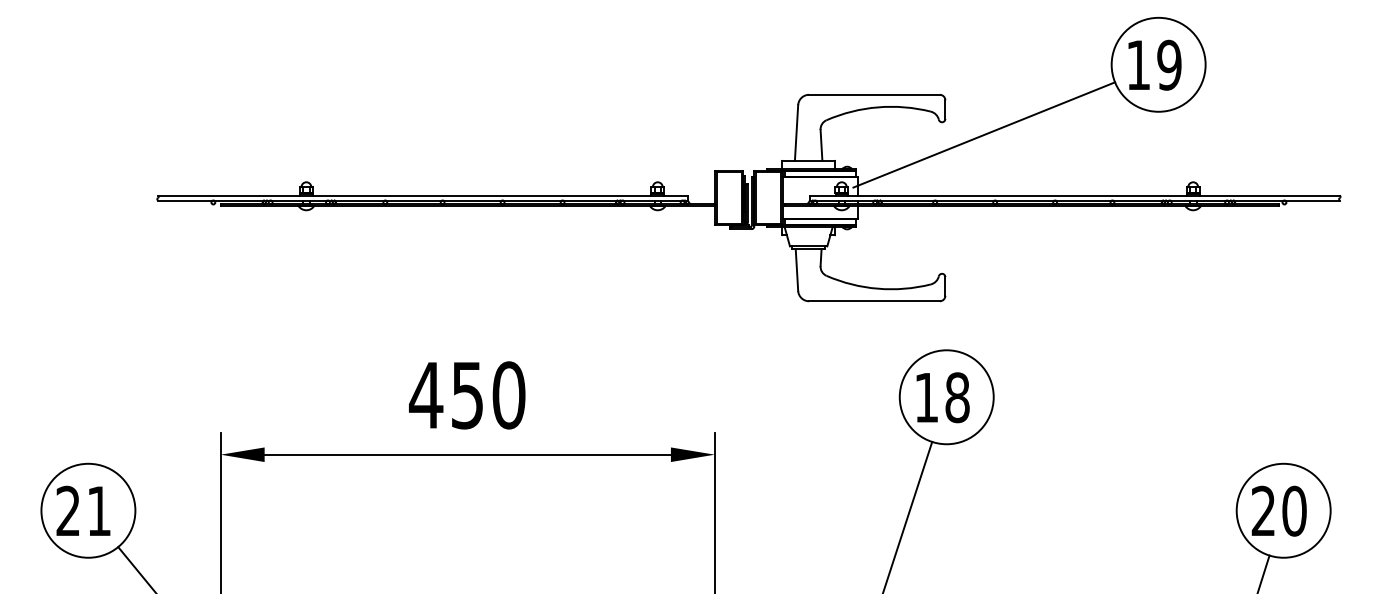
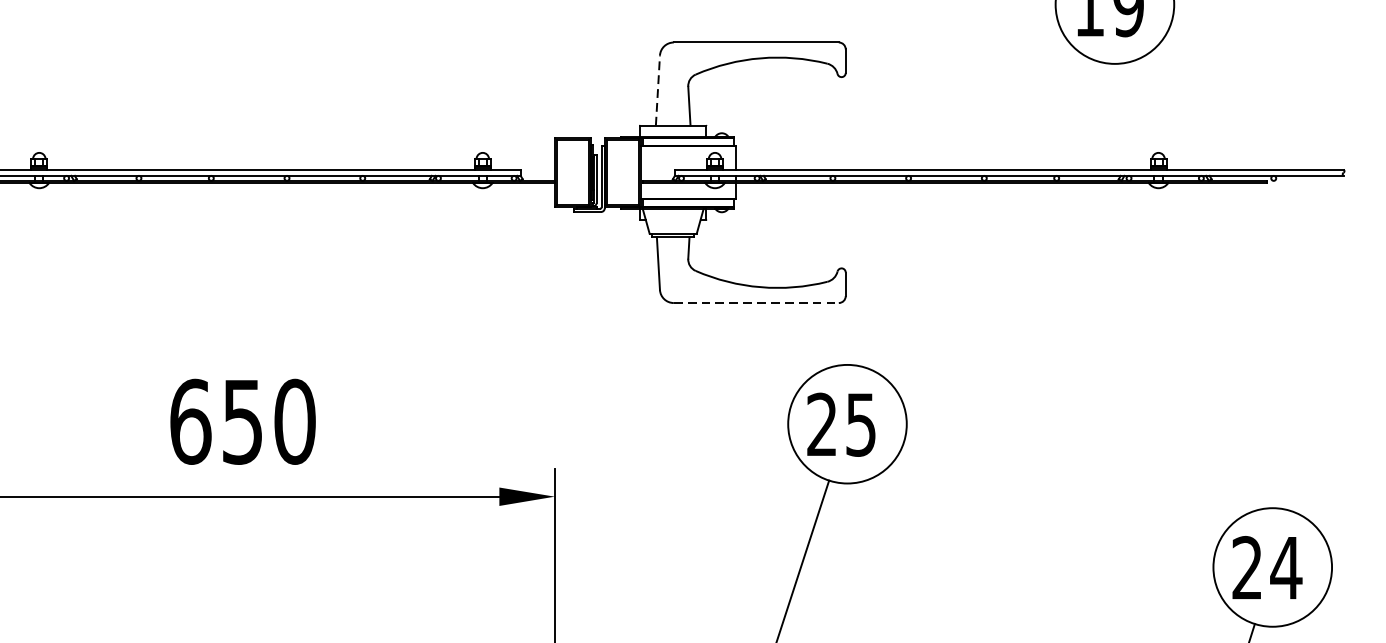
line: (796, 132) -> (657, 90), solid -> dashed
line: (984, 134) -> (895, 92), removed
line: (875, 301) -> (757, 303), solid -> dashed
text: (426, 395) -> (190, 421), 450 -> 650
text: (942, 397) -> (842, 424), 18 -> 25
text: (1294, 510) -> (1286, 567), 20 -> 24

